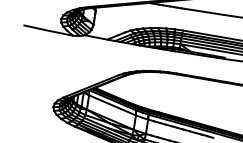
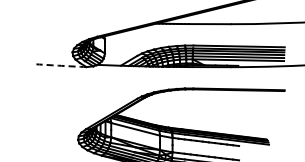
arc: (48, 30) -> (61, 65), solid -> dashed

